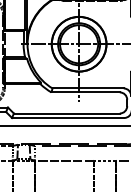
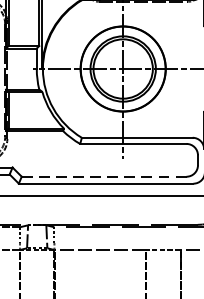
line: (66, 113) -> (103, 176), solid -> dashed

